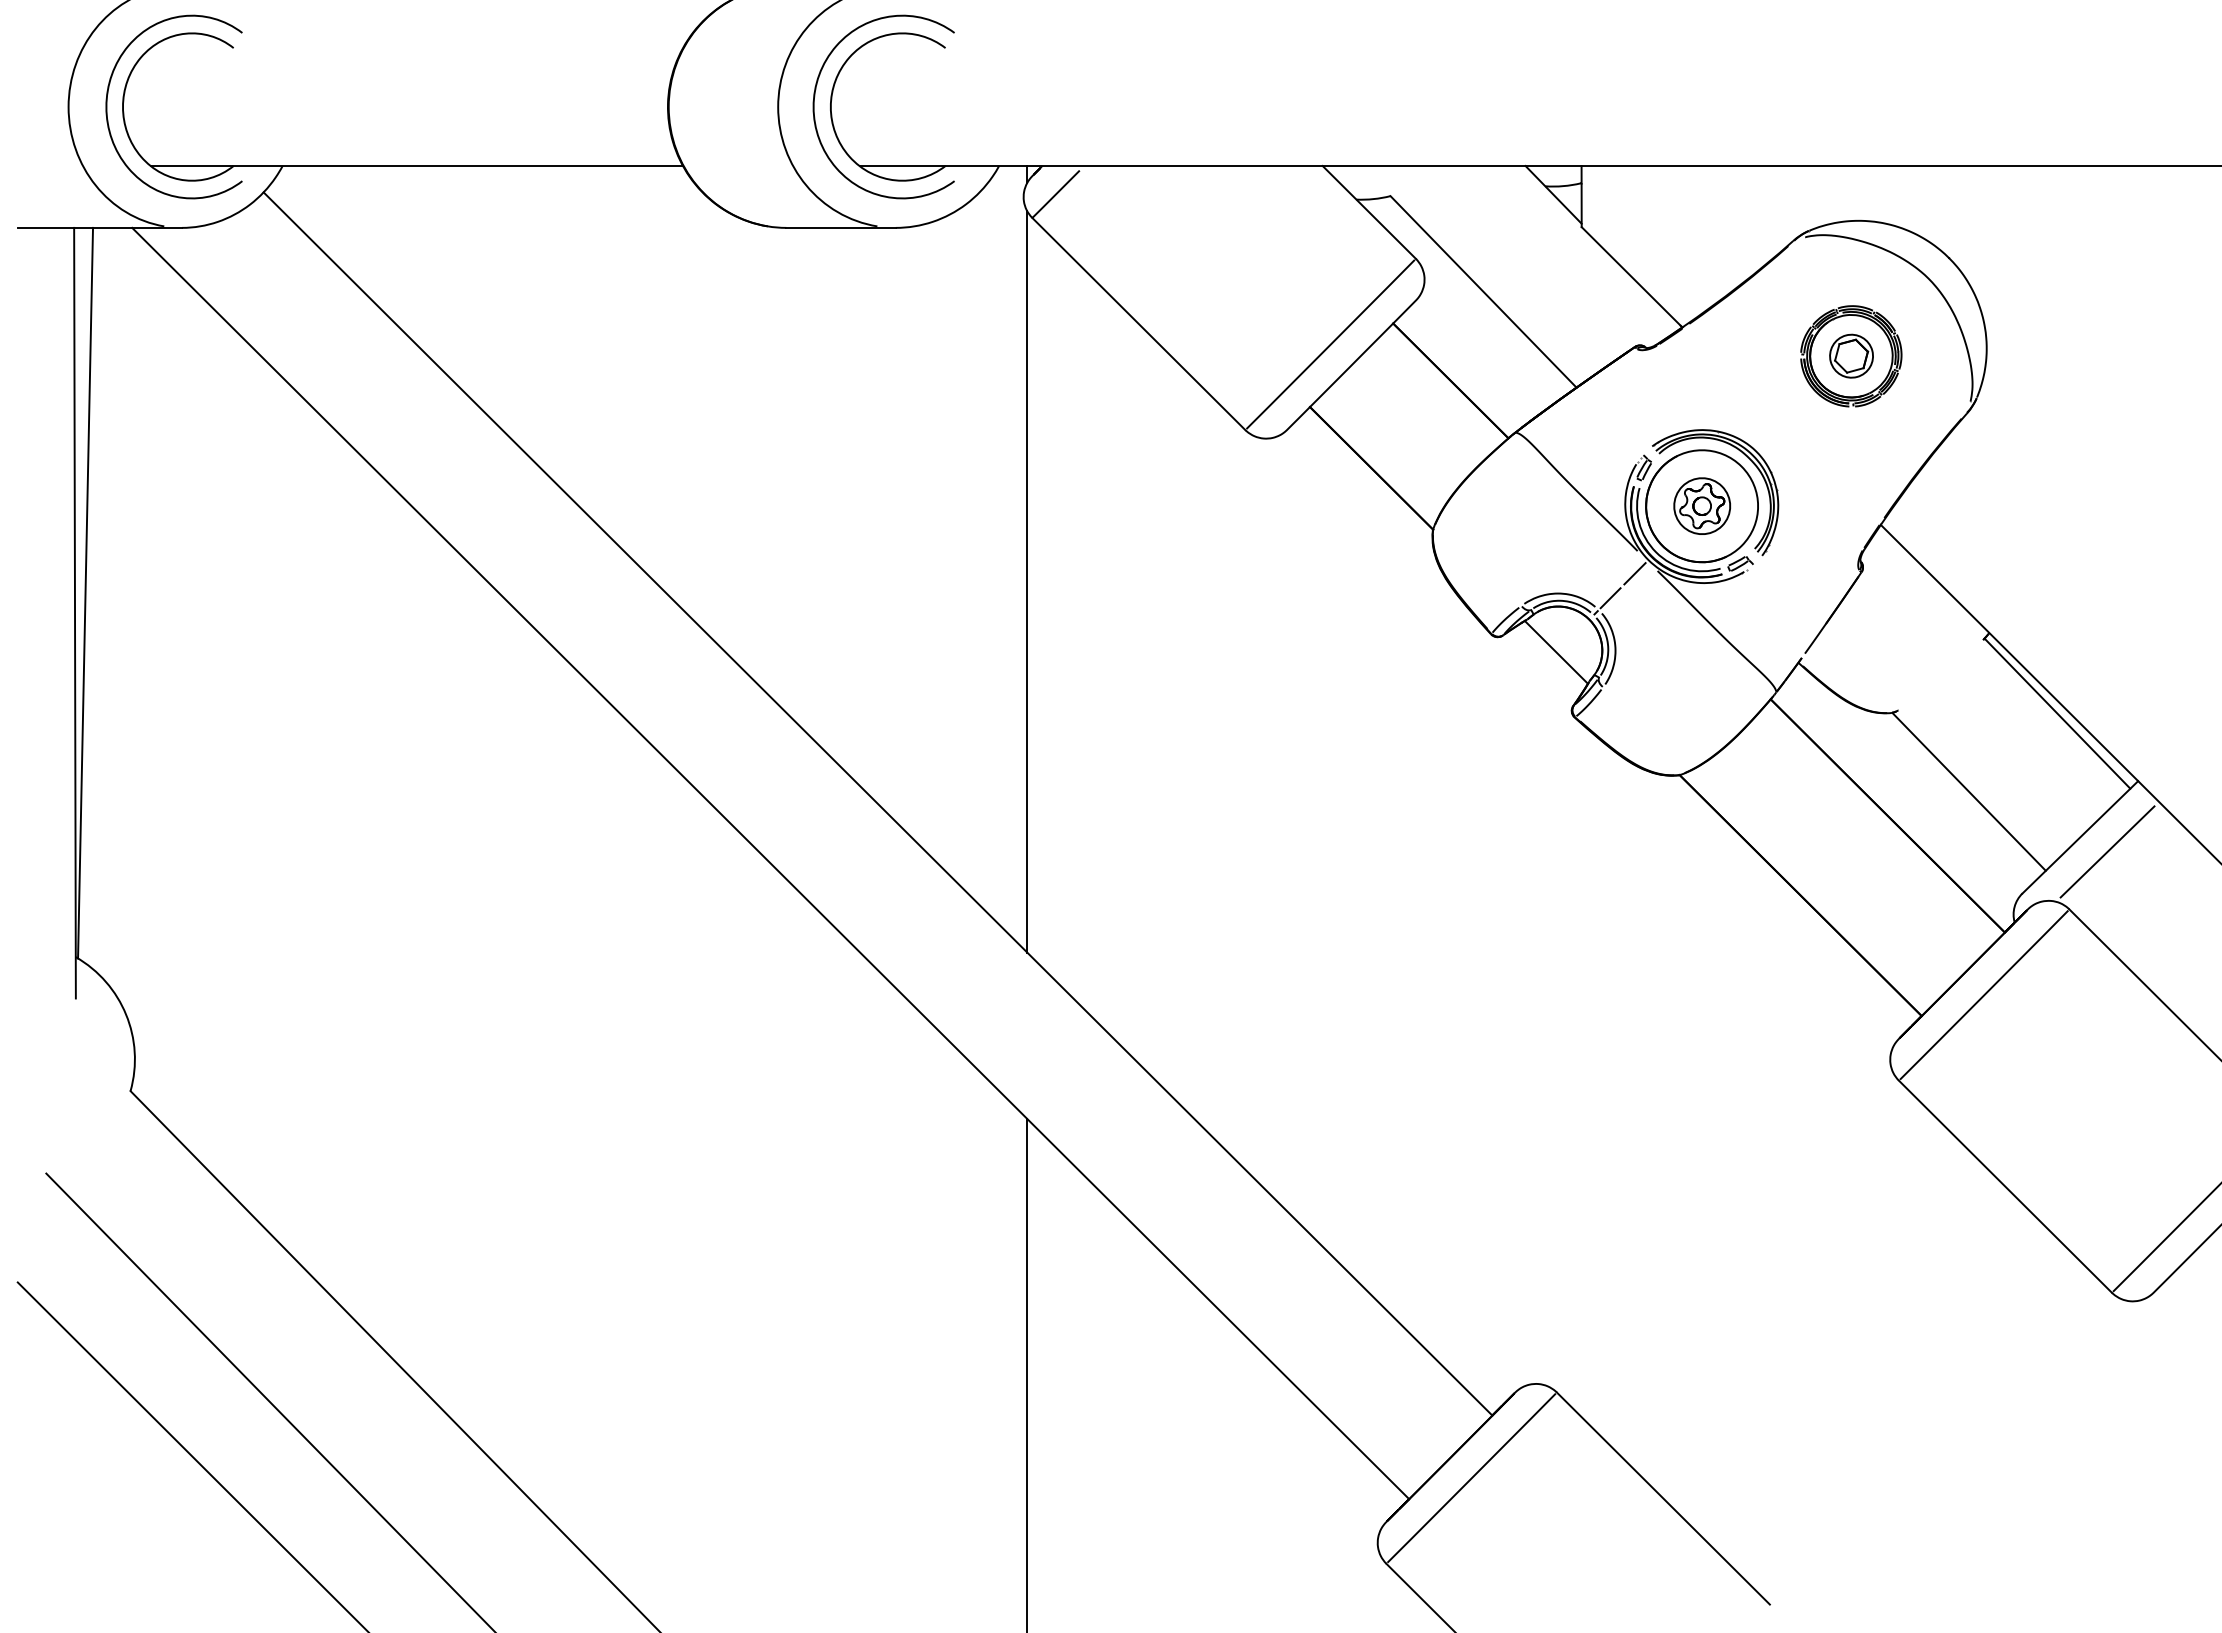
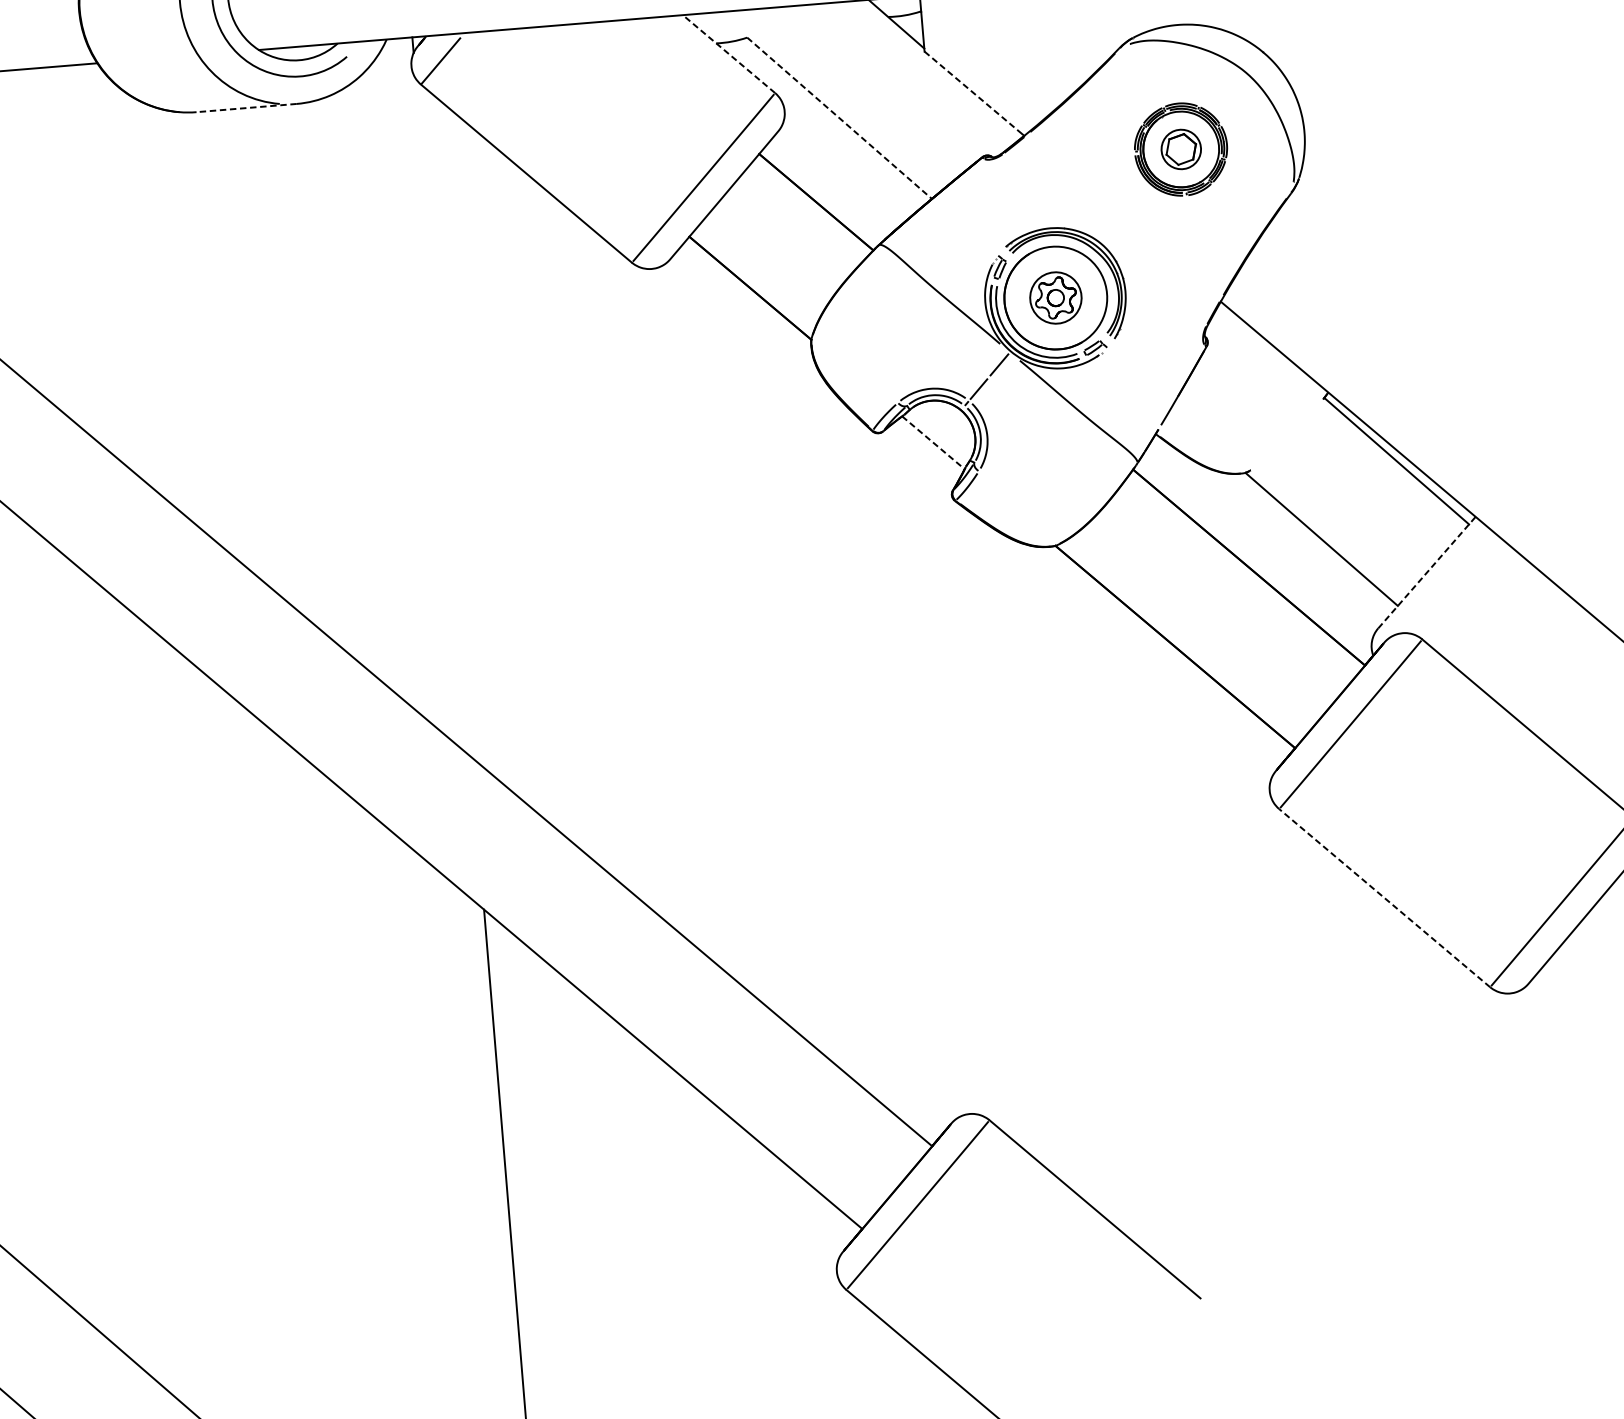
line: (1369, 212) -> (729, 54), solid -> dashed
line: (841, 227) -> (247, 107), solid -> dashed
line: (1632, 277) -> (974, 93), solid -> dashed
line: (1483, 292) -> (839, 118), solid -> dashed
line: (1027, 581) -> (443, 417), removed
line: (1556, 652) -> (933, 442), solid -> dashed
line: (2080, 837) -> (1427, 572), solid -> dashed
line: (2107, 851) -> (1452, 583), removed
line: (2005, 1186) -> (1384, 897), solid -> dashed

